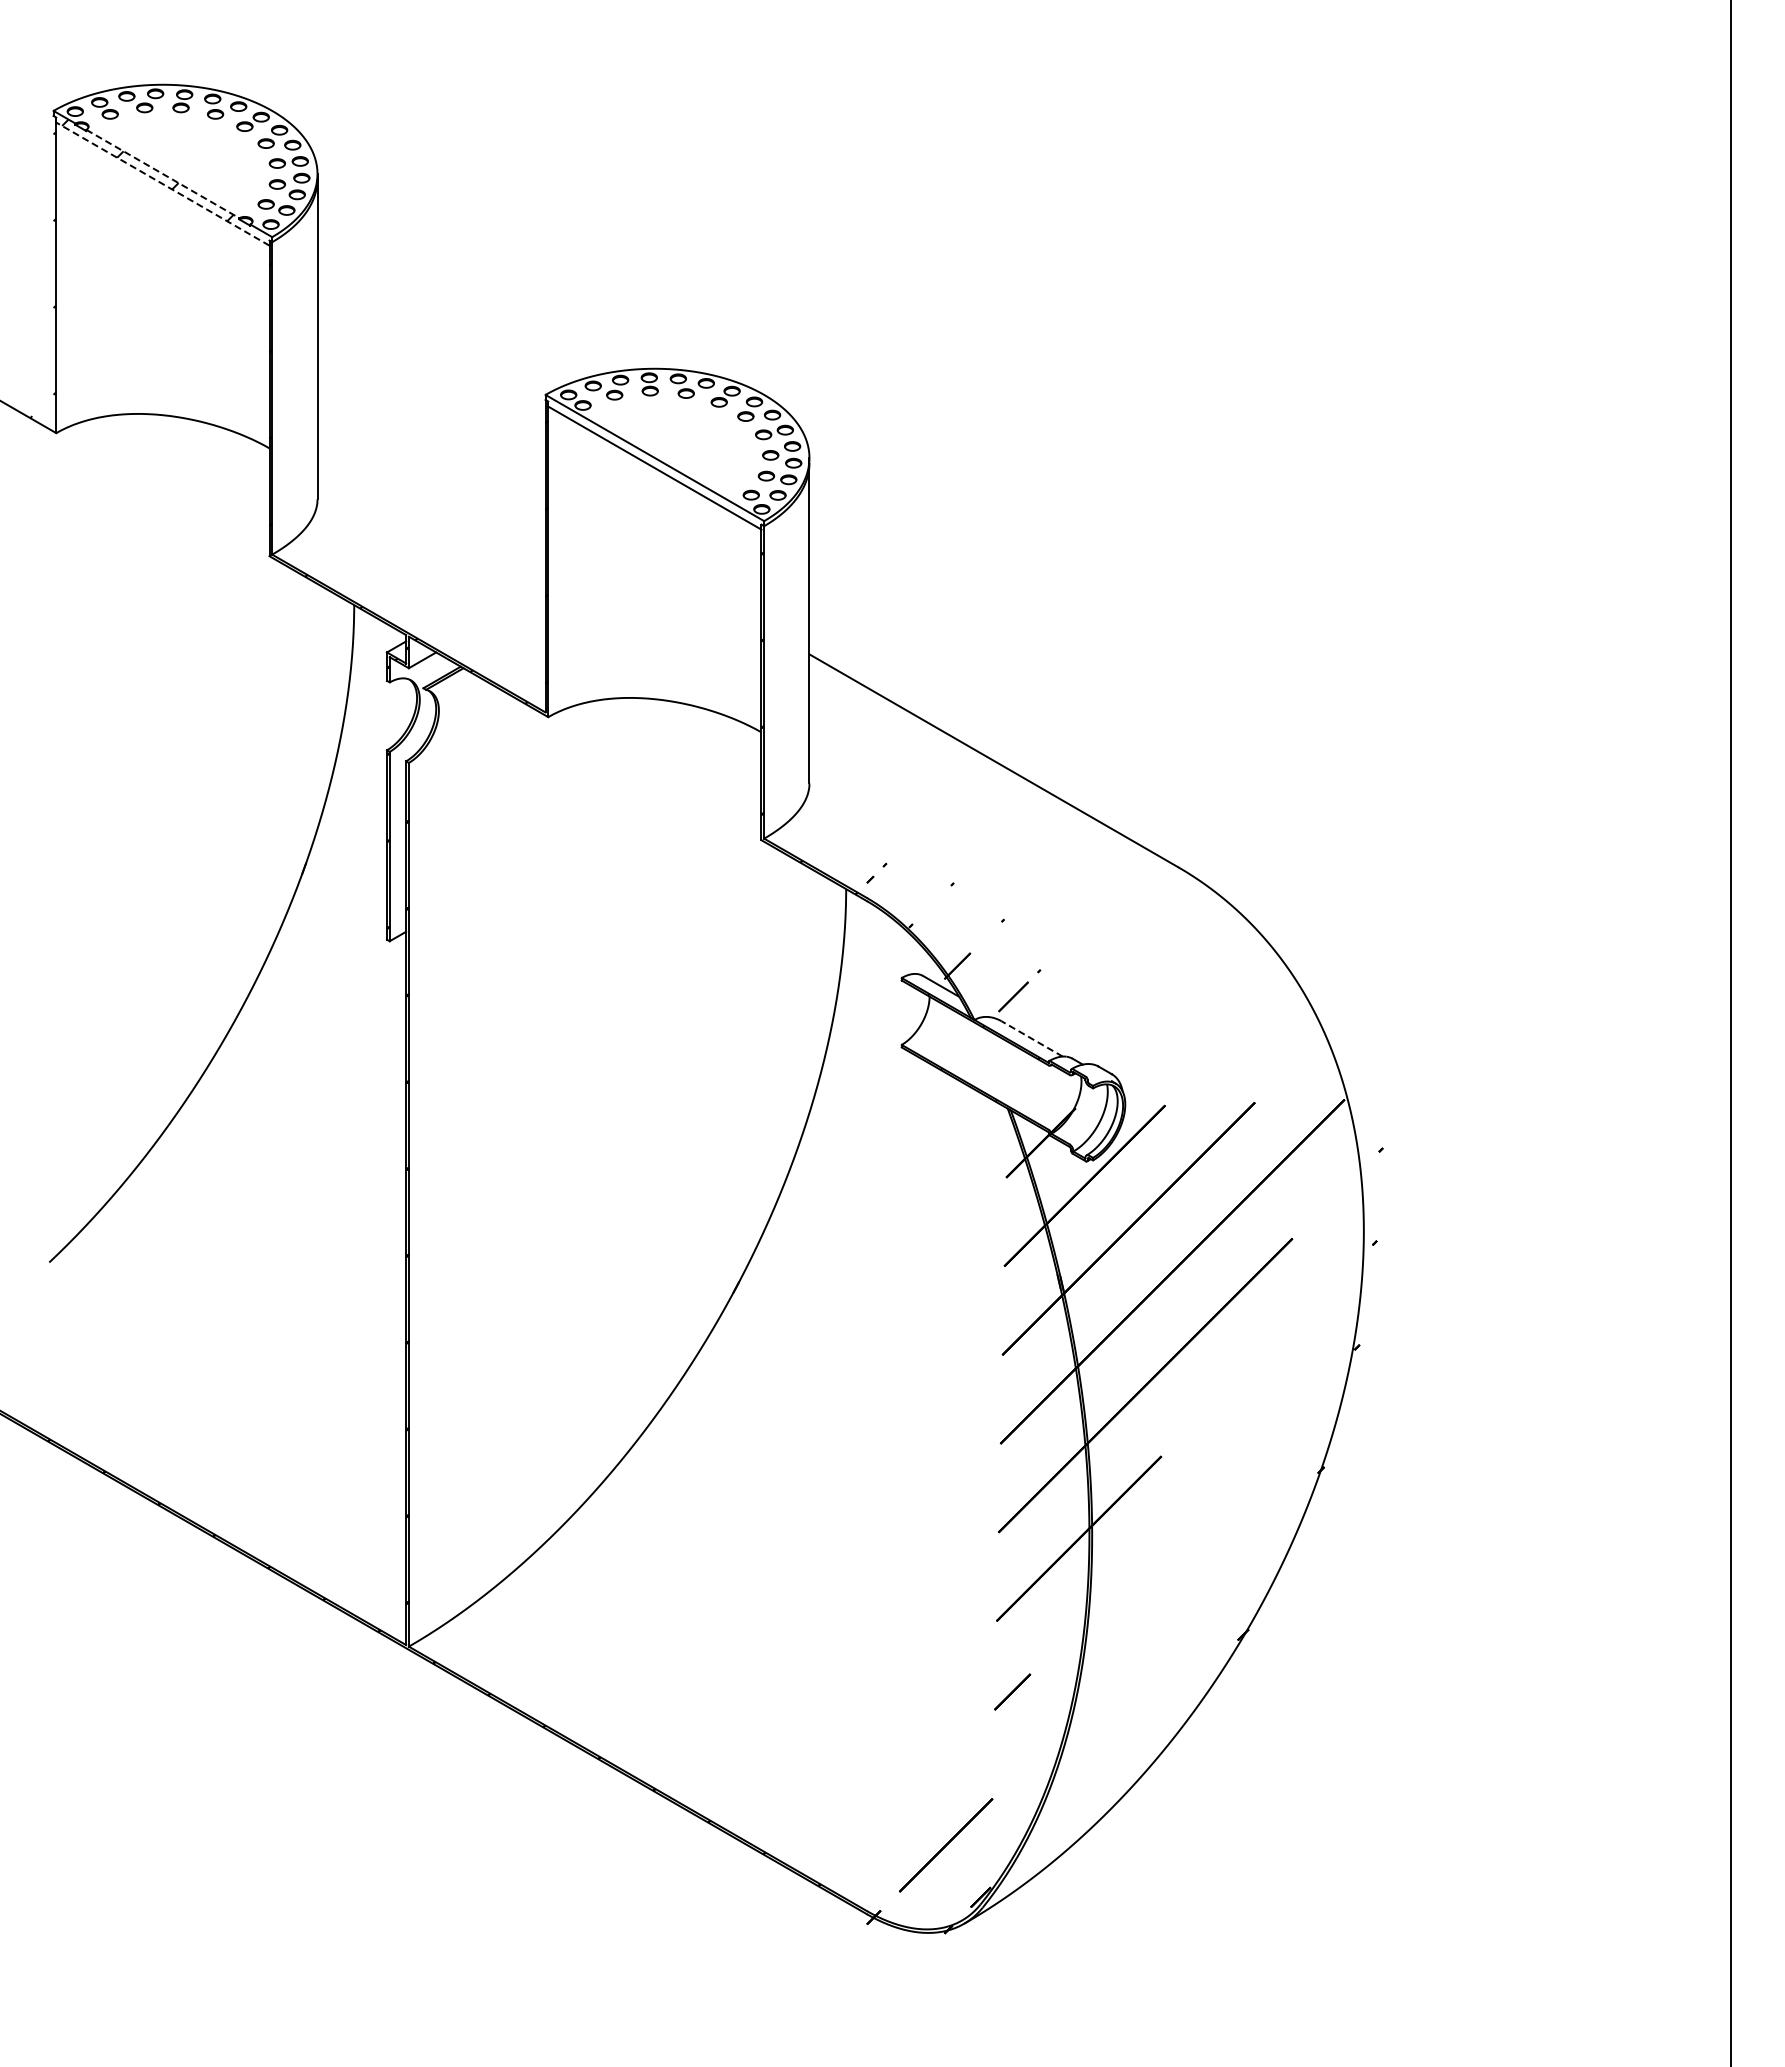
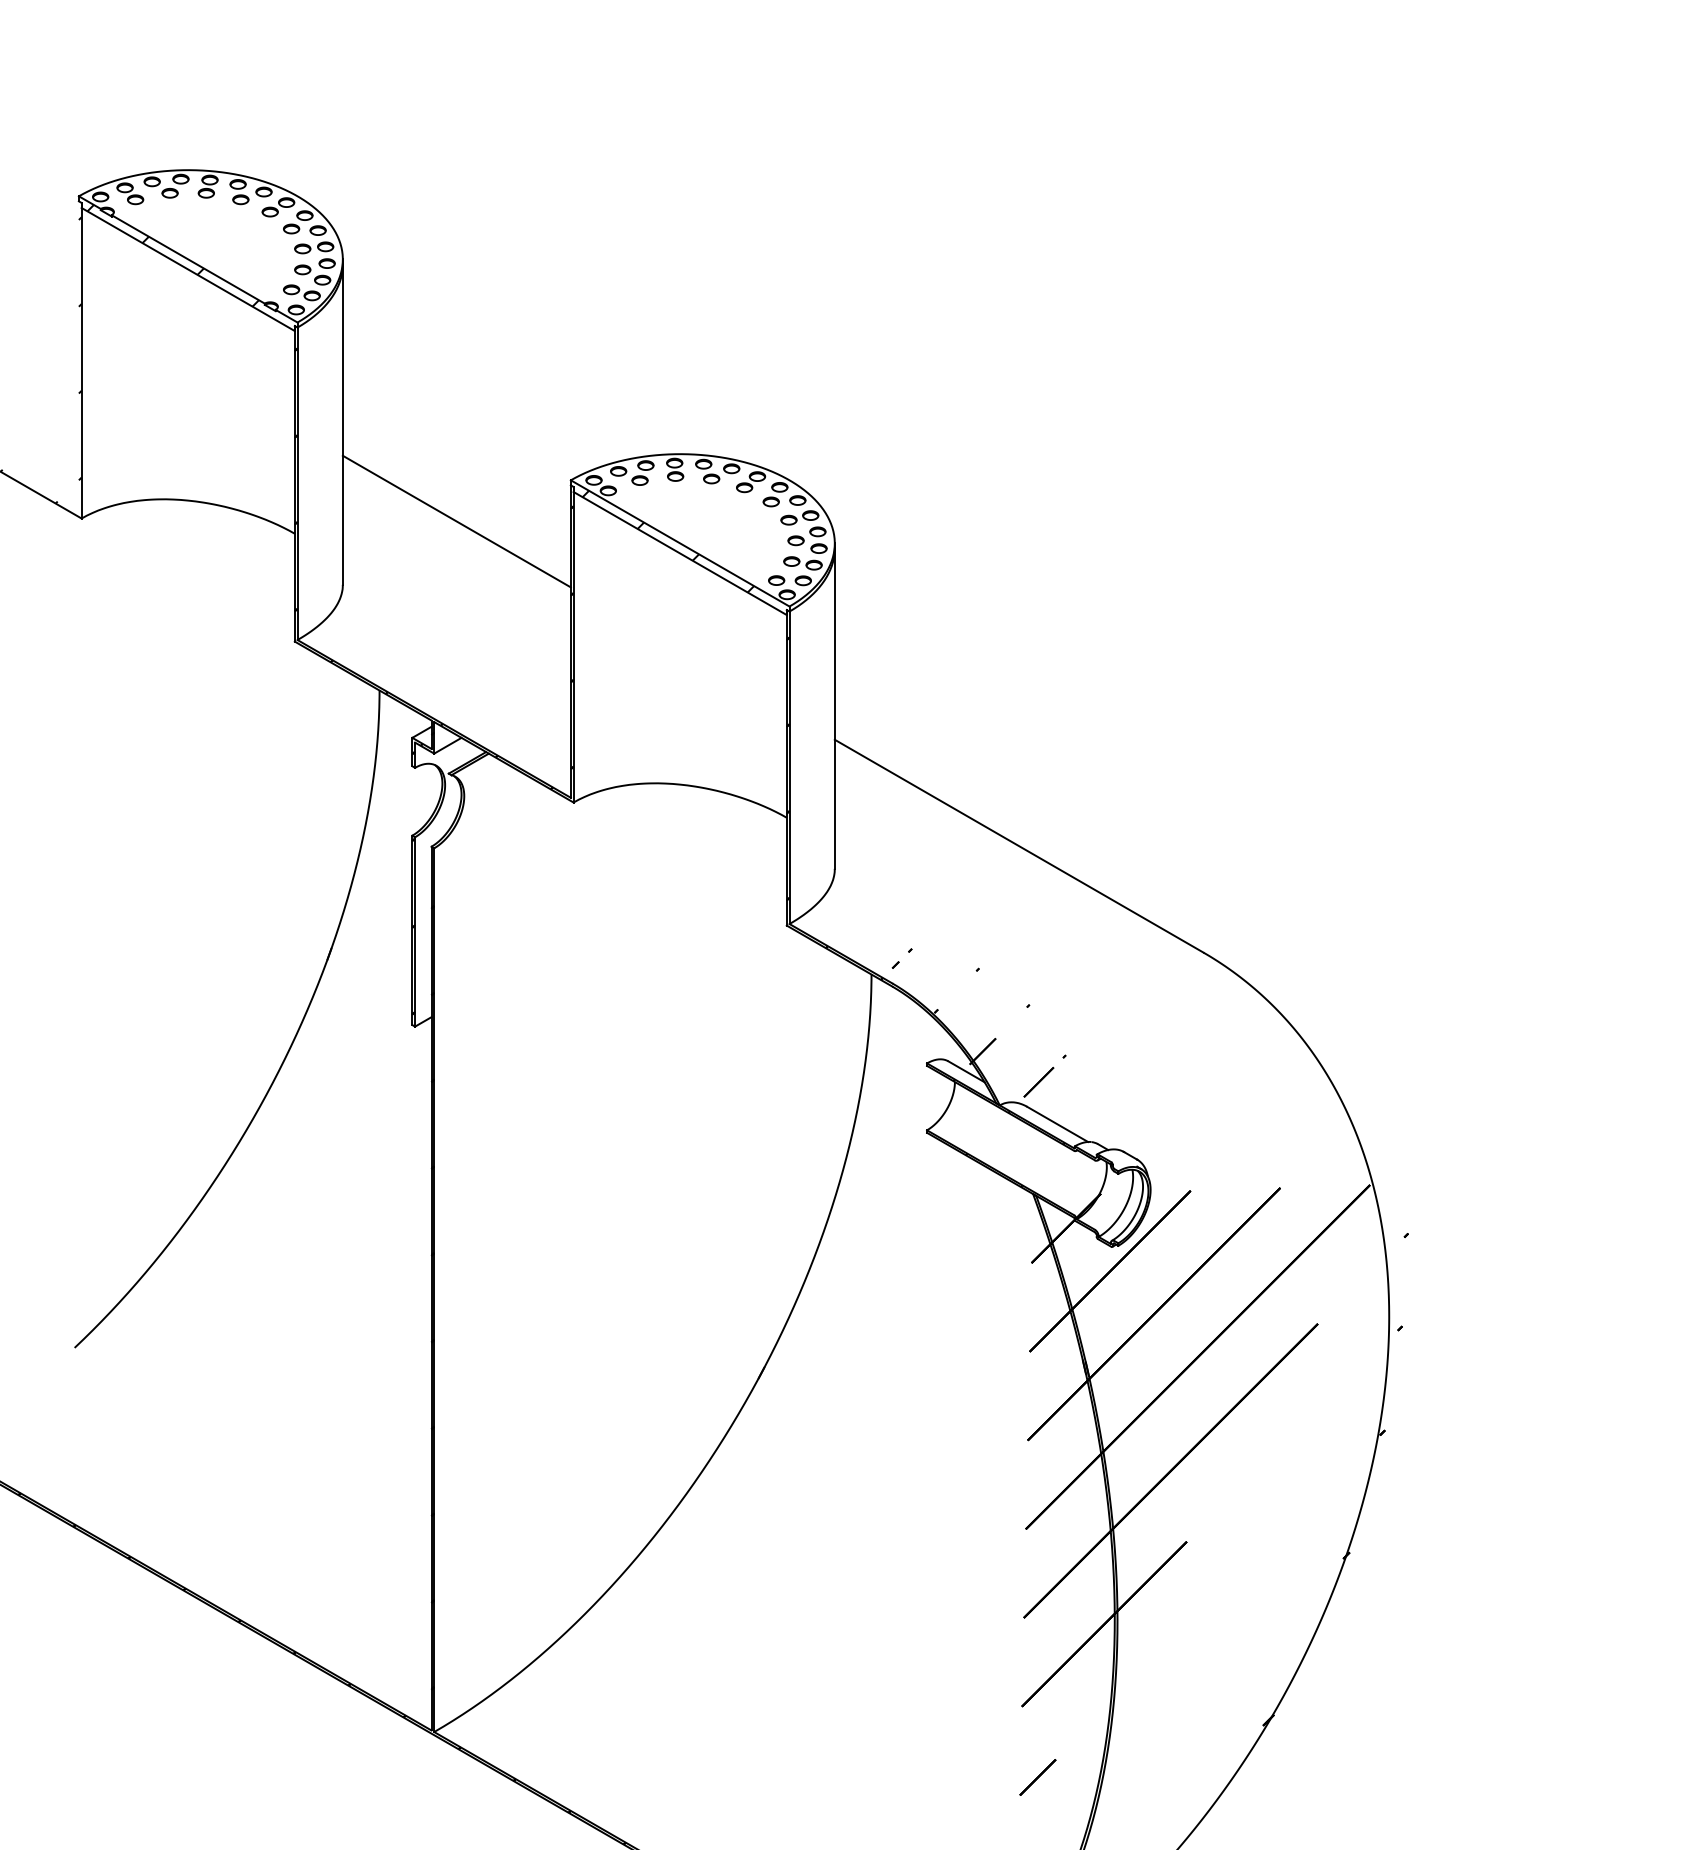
line: (163, 174) -> (188, 259), dashed -> solid
line: (162, 183) -> (187, 268), dashed -> solid
line: (431, 436) -> (456, 521), added
hatch: (642, 456) -> (667, 541), added
line: (1031, 1038) -> (1056, 1123), dashed -> solid

